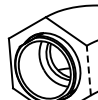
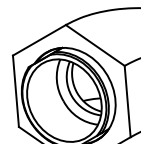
line: (88, 70) -> (127, 101), dashed -> solid

